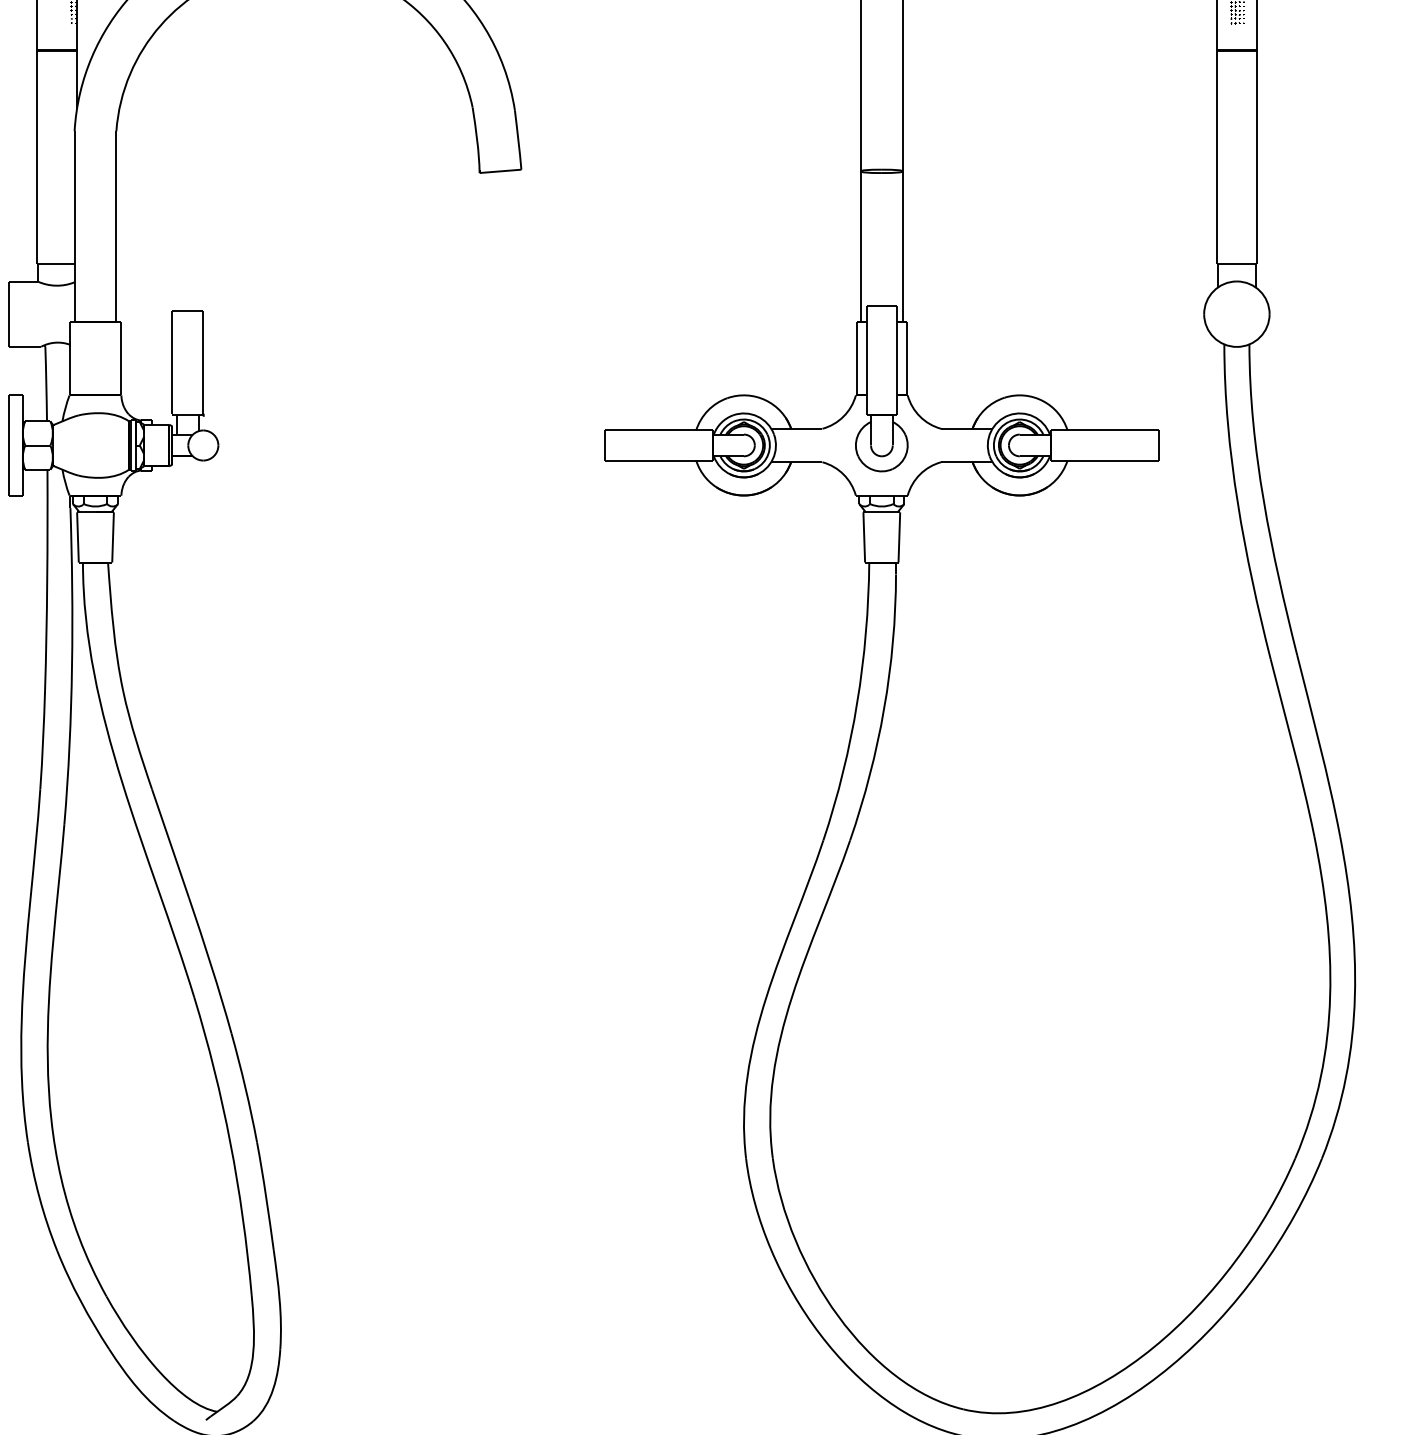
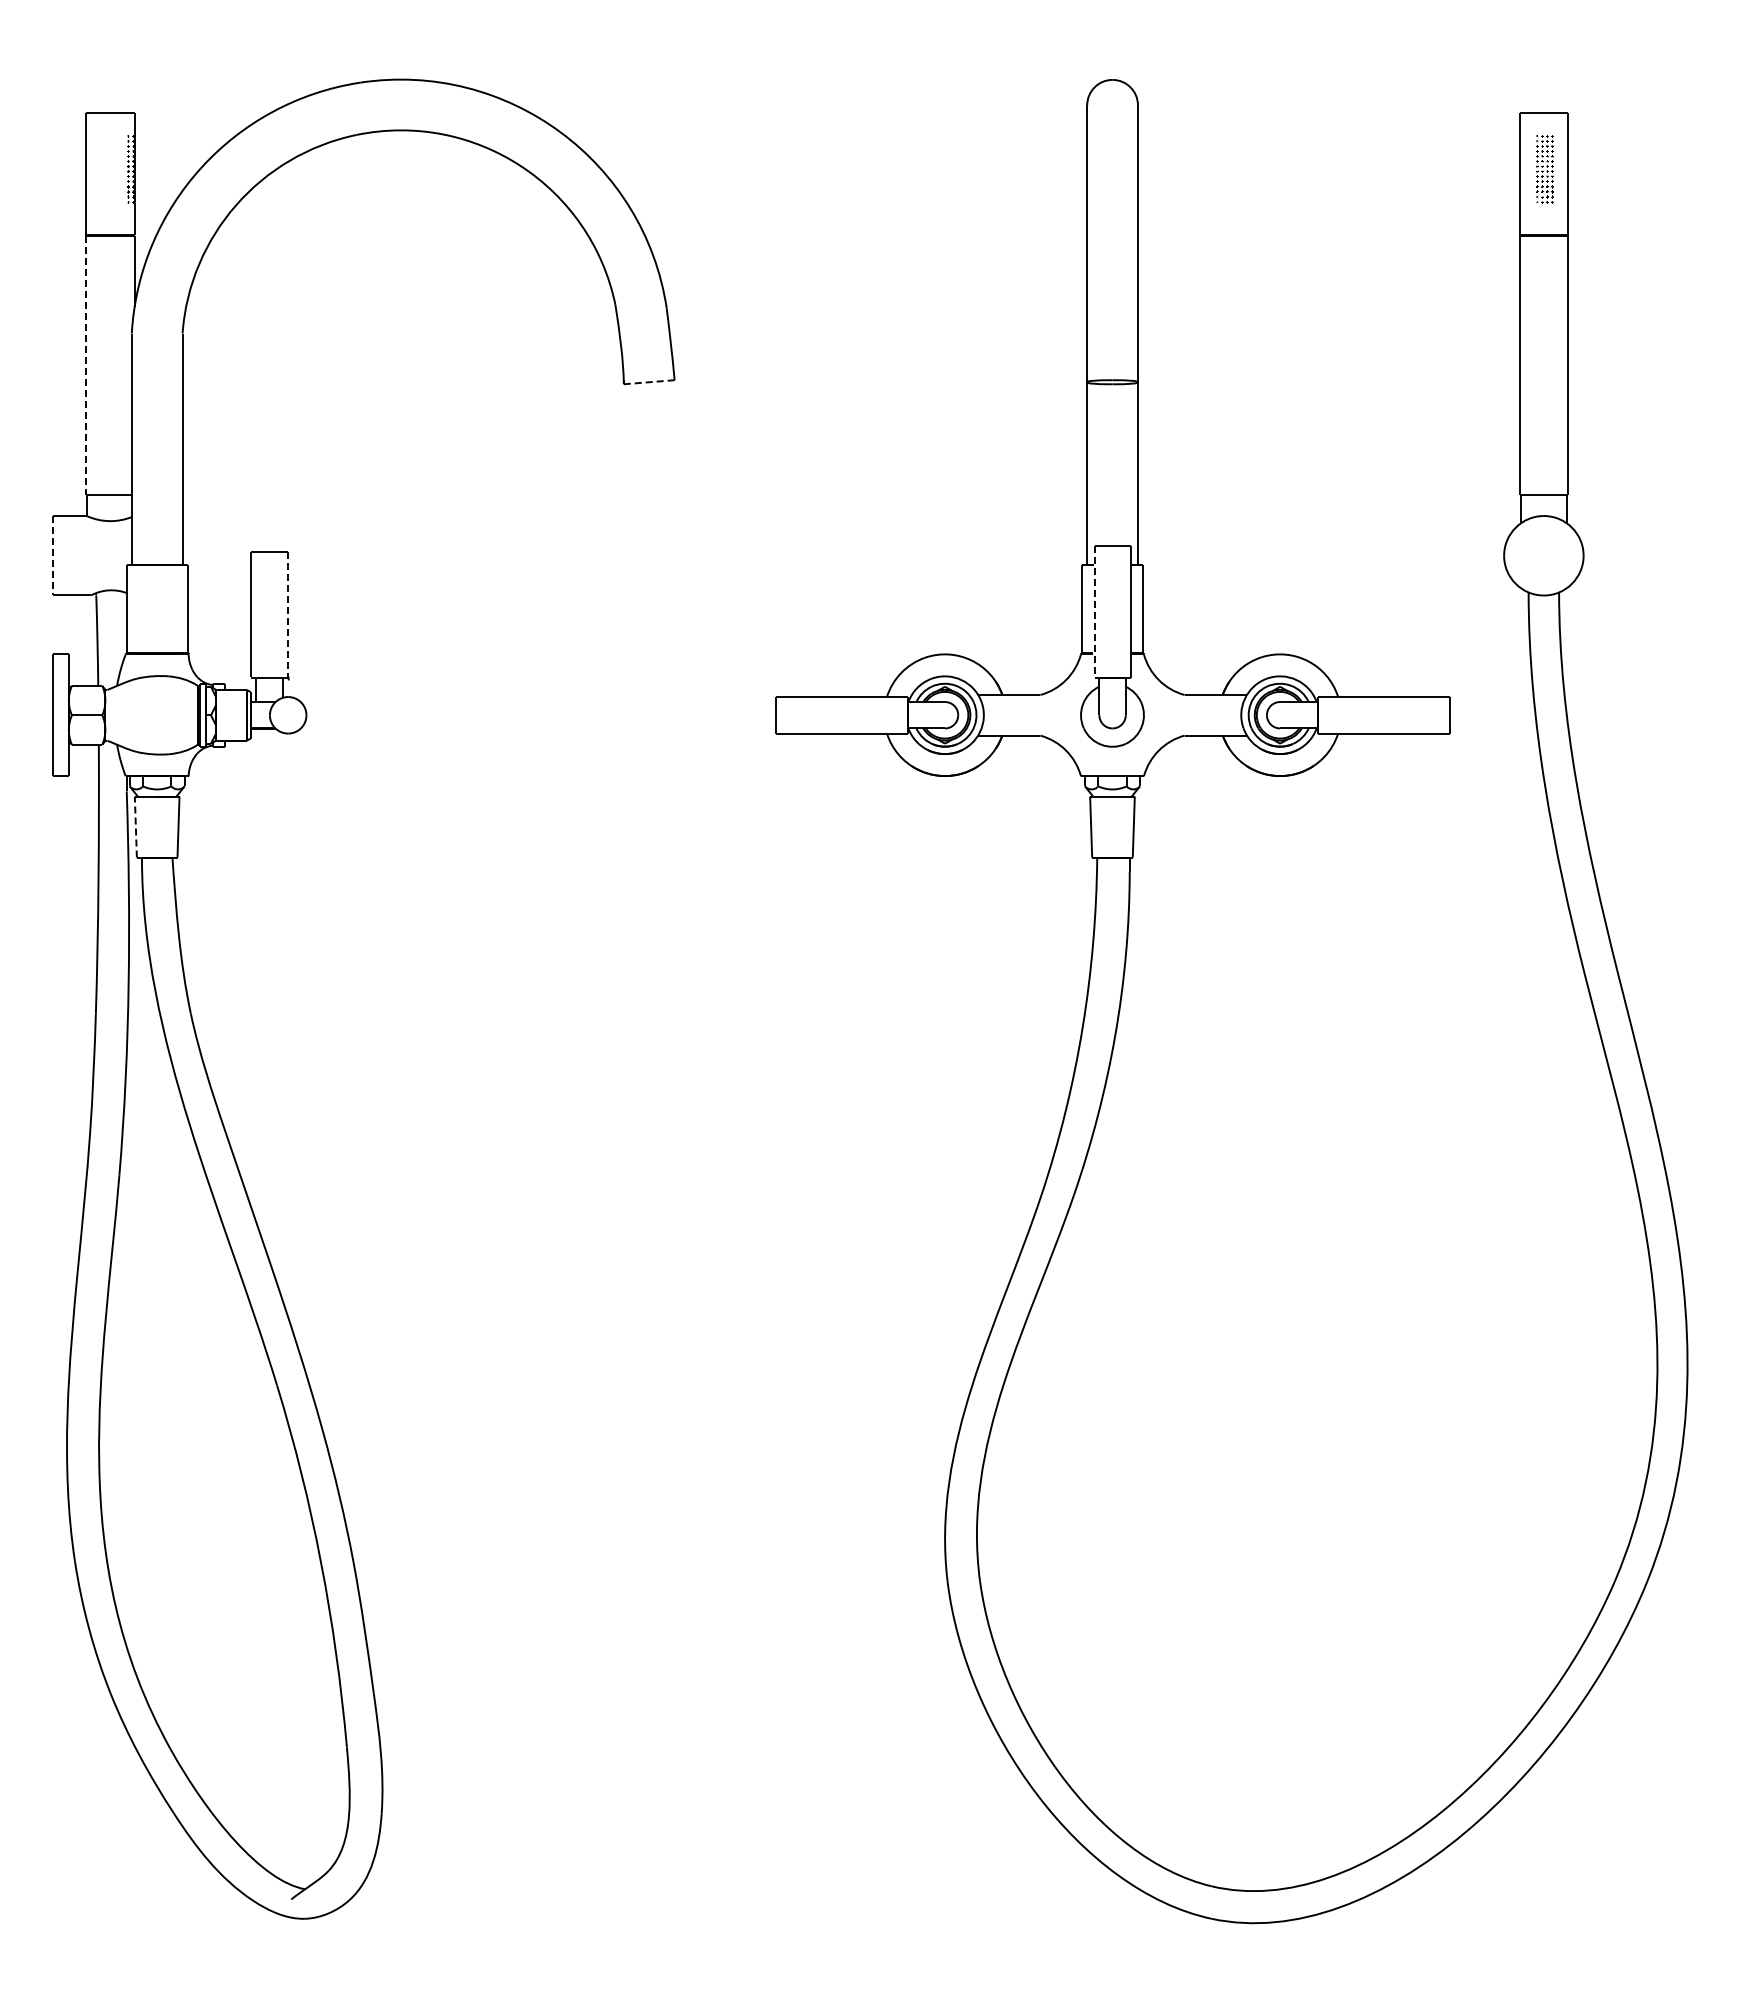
line: (37, 157) -> (86, 365), solid -> dashed
line: (499, 171) -> (648, 382), solid -> dashed
line: (9, 313) -> (52, 555), solid -> dashed
line: (867, 360) -> (1094, 612), solid -> dashed
line: (203, 362) -> (288, 614), solid -> dashed
line: (77, 537) -> (135, 826), solid -> dashed

